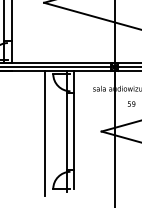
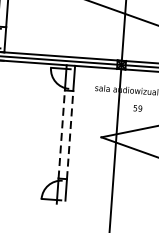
line: (66, 131) -> (61, 134), solid -> dashed
line: (74, 131) -> (70, 135), solid -> dashed
line: (44, 132) -> (36, 133), removed

